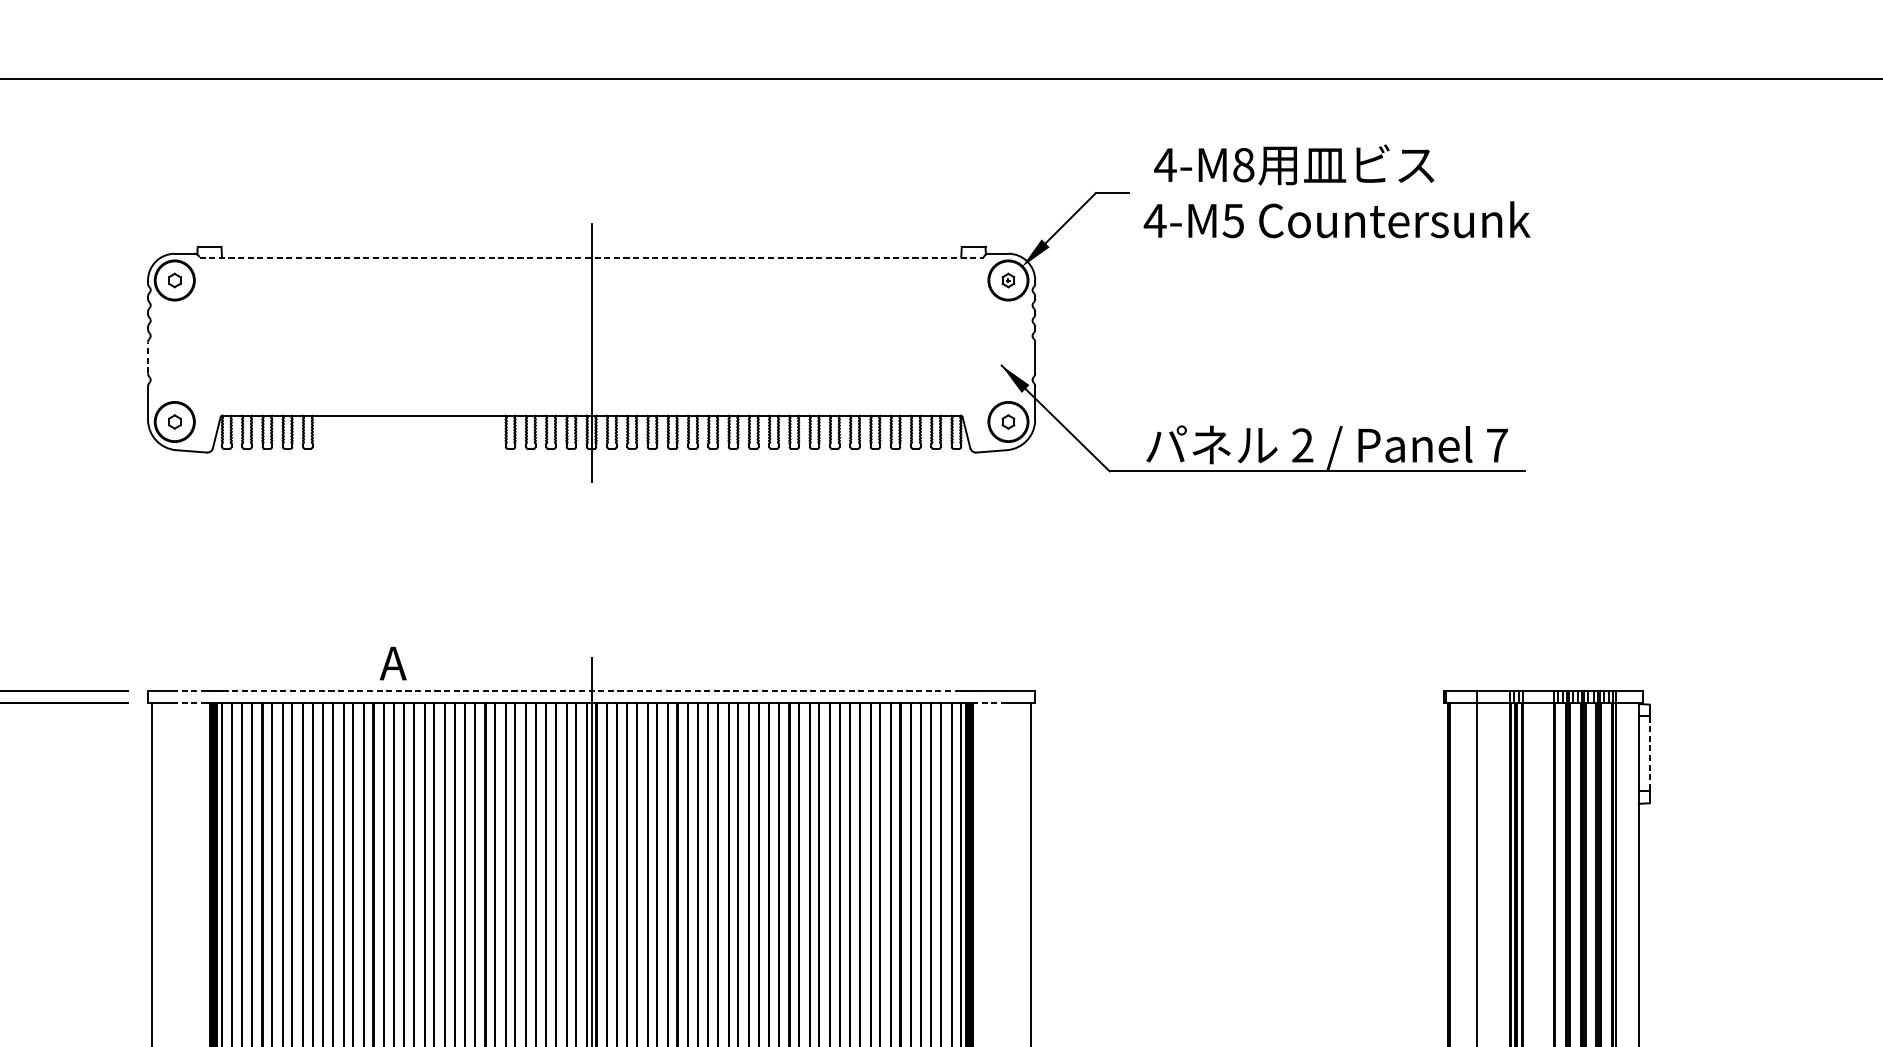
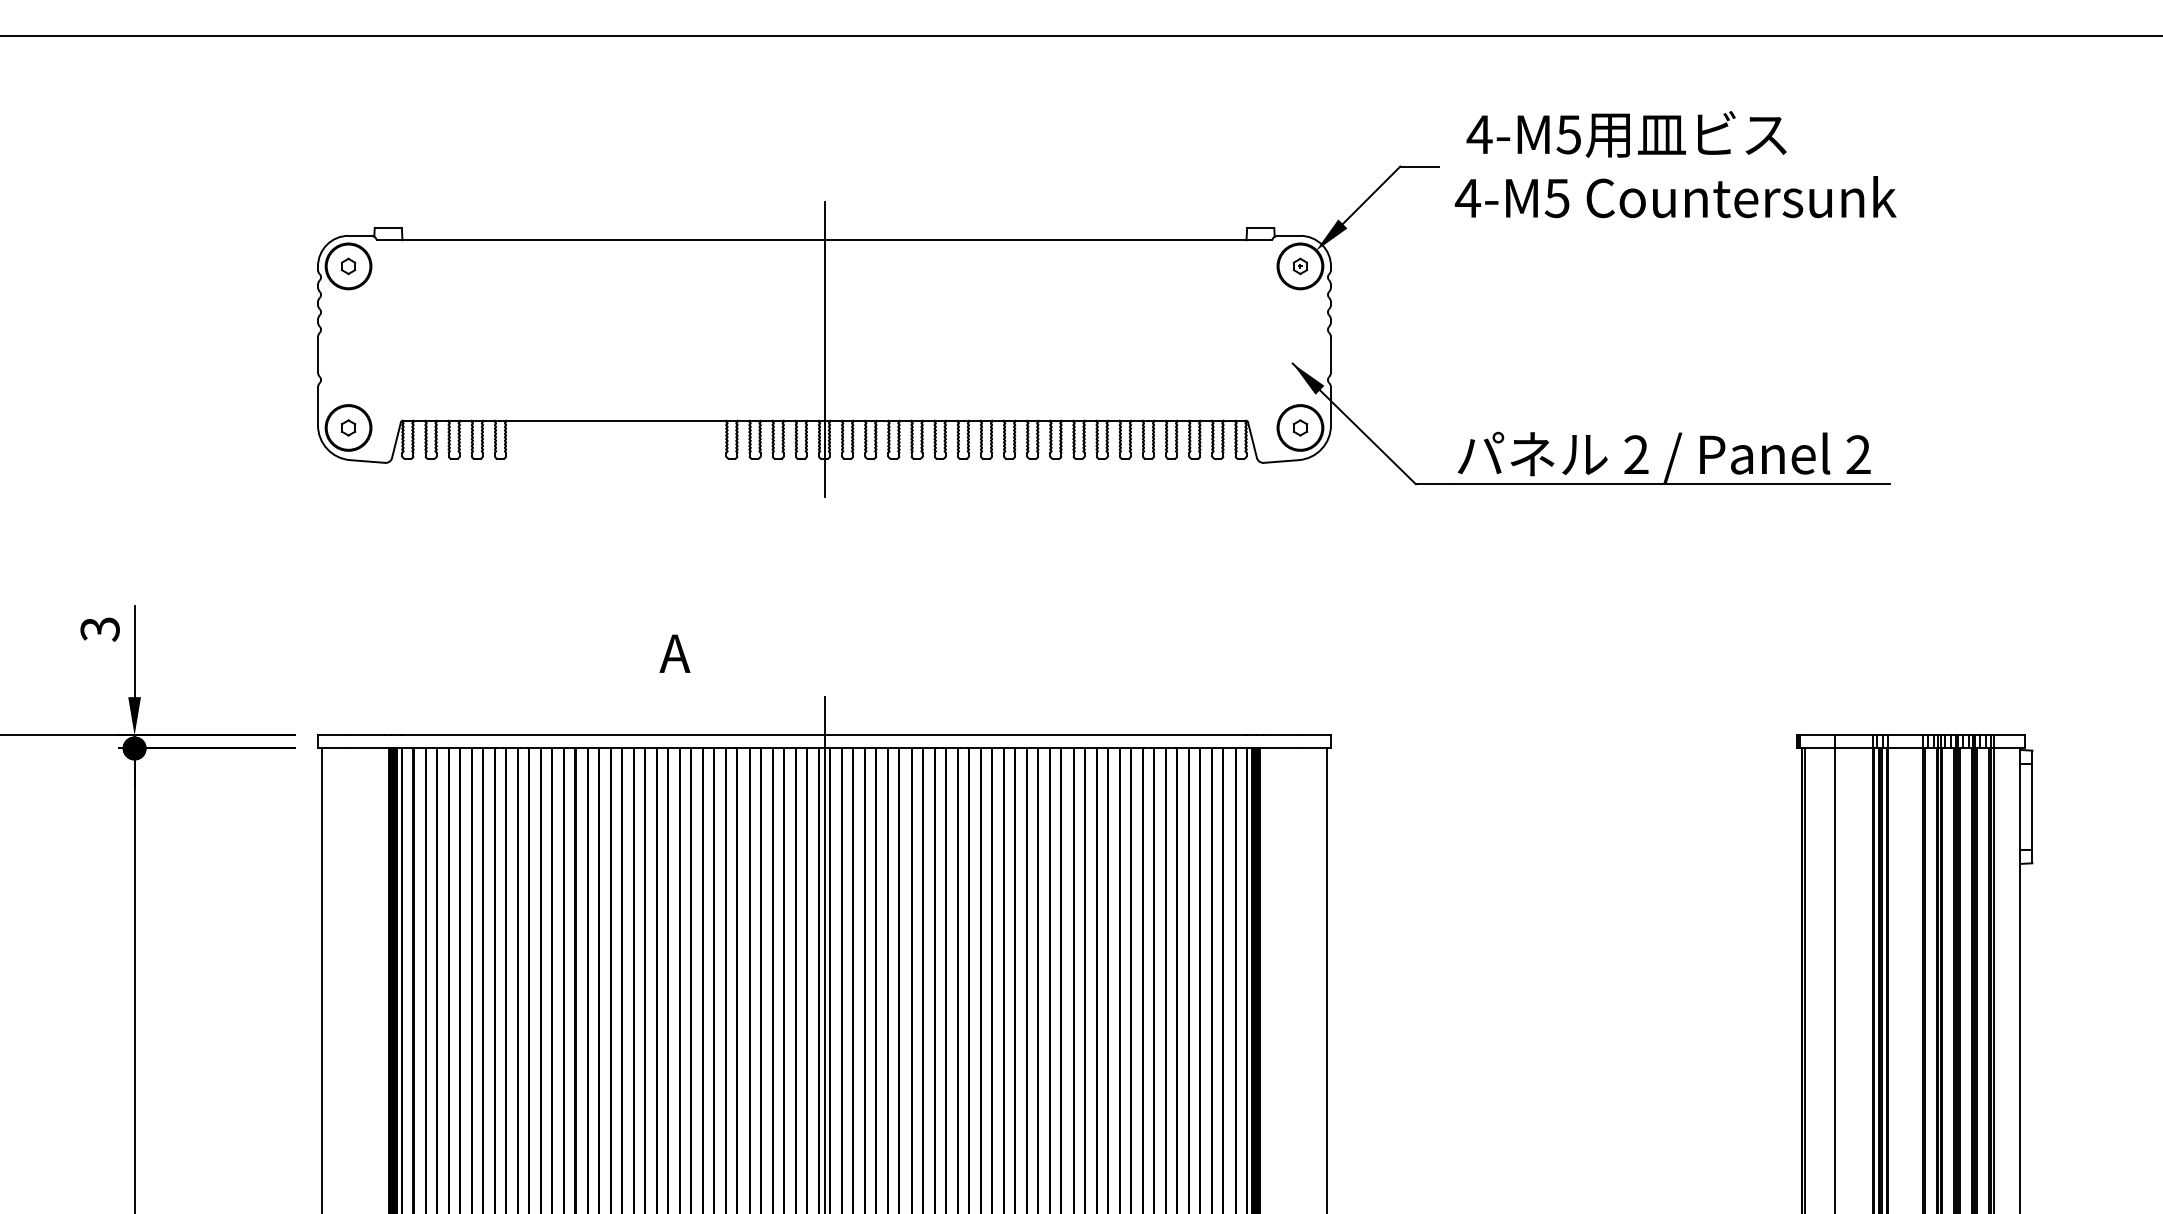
text: (1243, 164) -> (1568, 134), 4-M8 -> 4-M5
line: (591, 257) -> (824, 240), dashed -> solid
line: (148, 357) -> (318, 354), dashed -> solid
text: (1497, 445) -> (1858, 454), 7 -> 2
text: (392, 663) -> (674, 653), moved
line: (191, 691) -> (367, 735), dashed -> solid
line: (591, 691) -> (824, 735), dashed -> solid
line: (191, 702) -> (367, 748), dashed -> solid
line: (991, 702) -> (1281, 748), dashed -> solid
line: (1649, 753) -> (2032, 806), dashed -> solid

